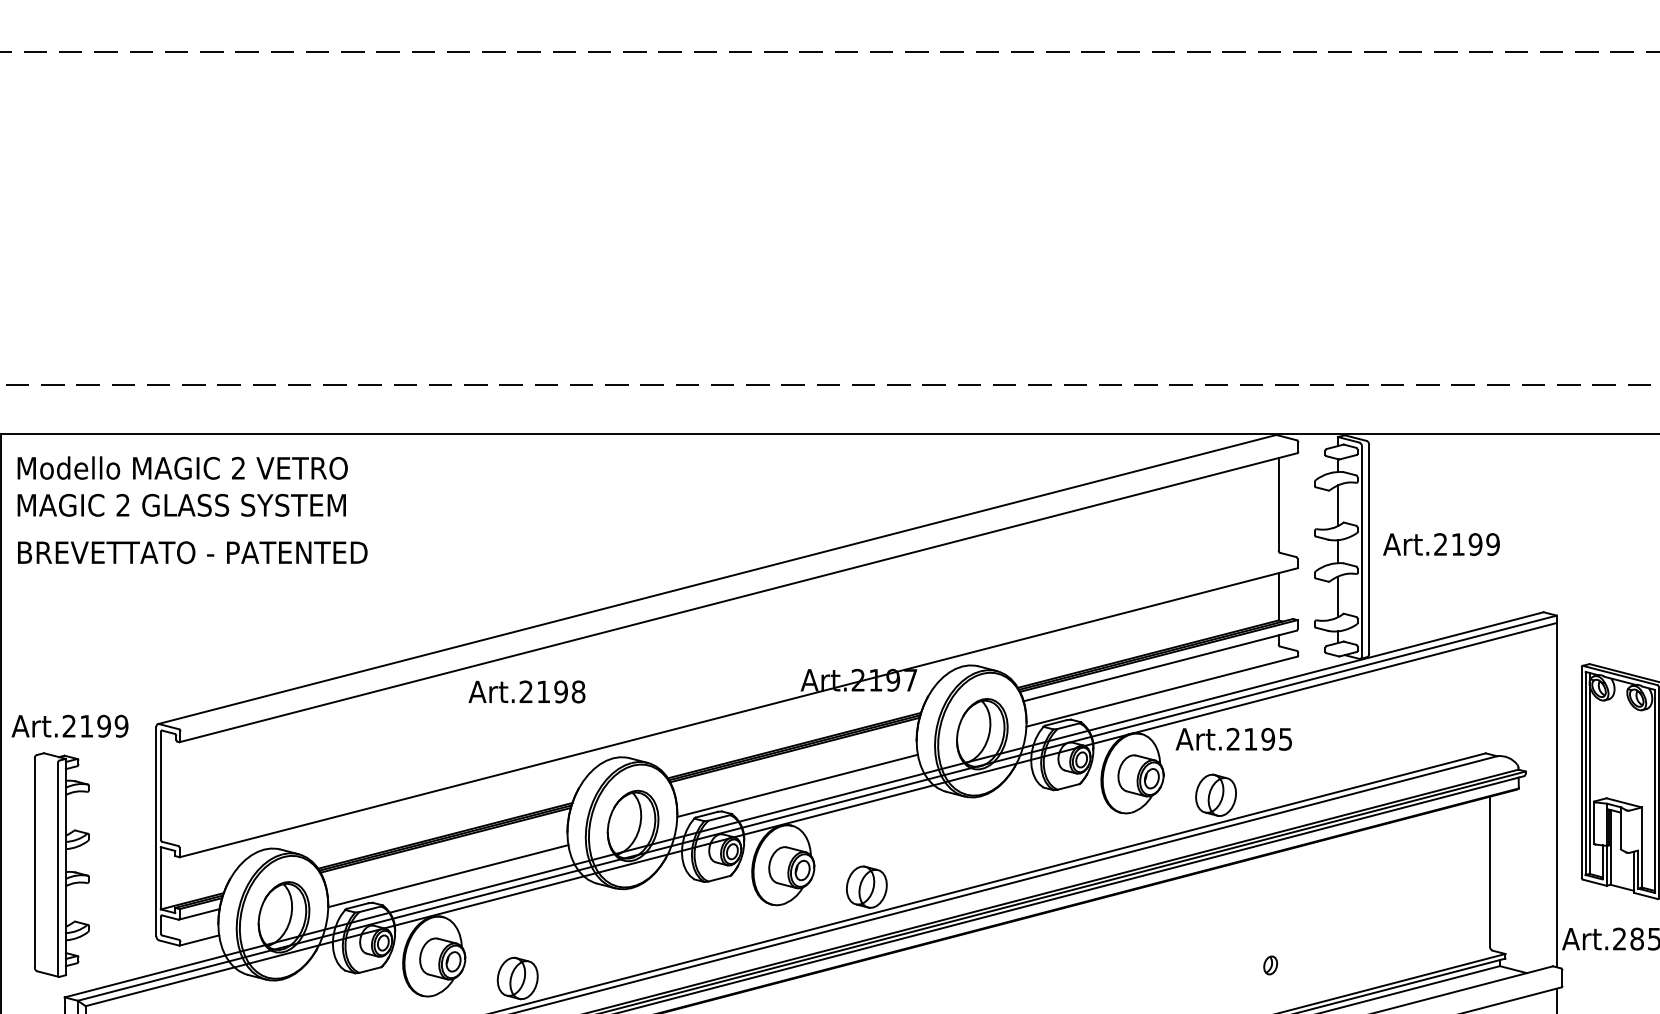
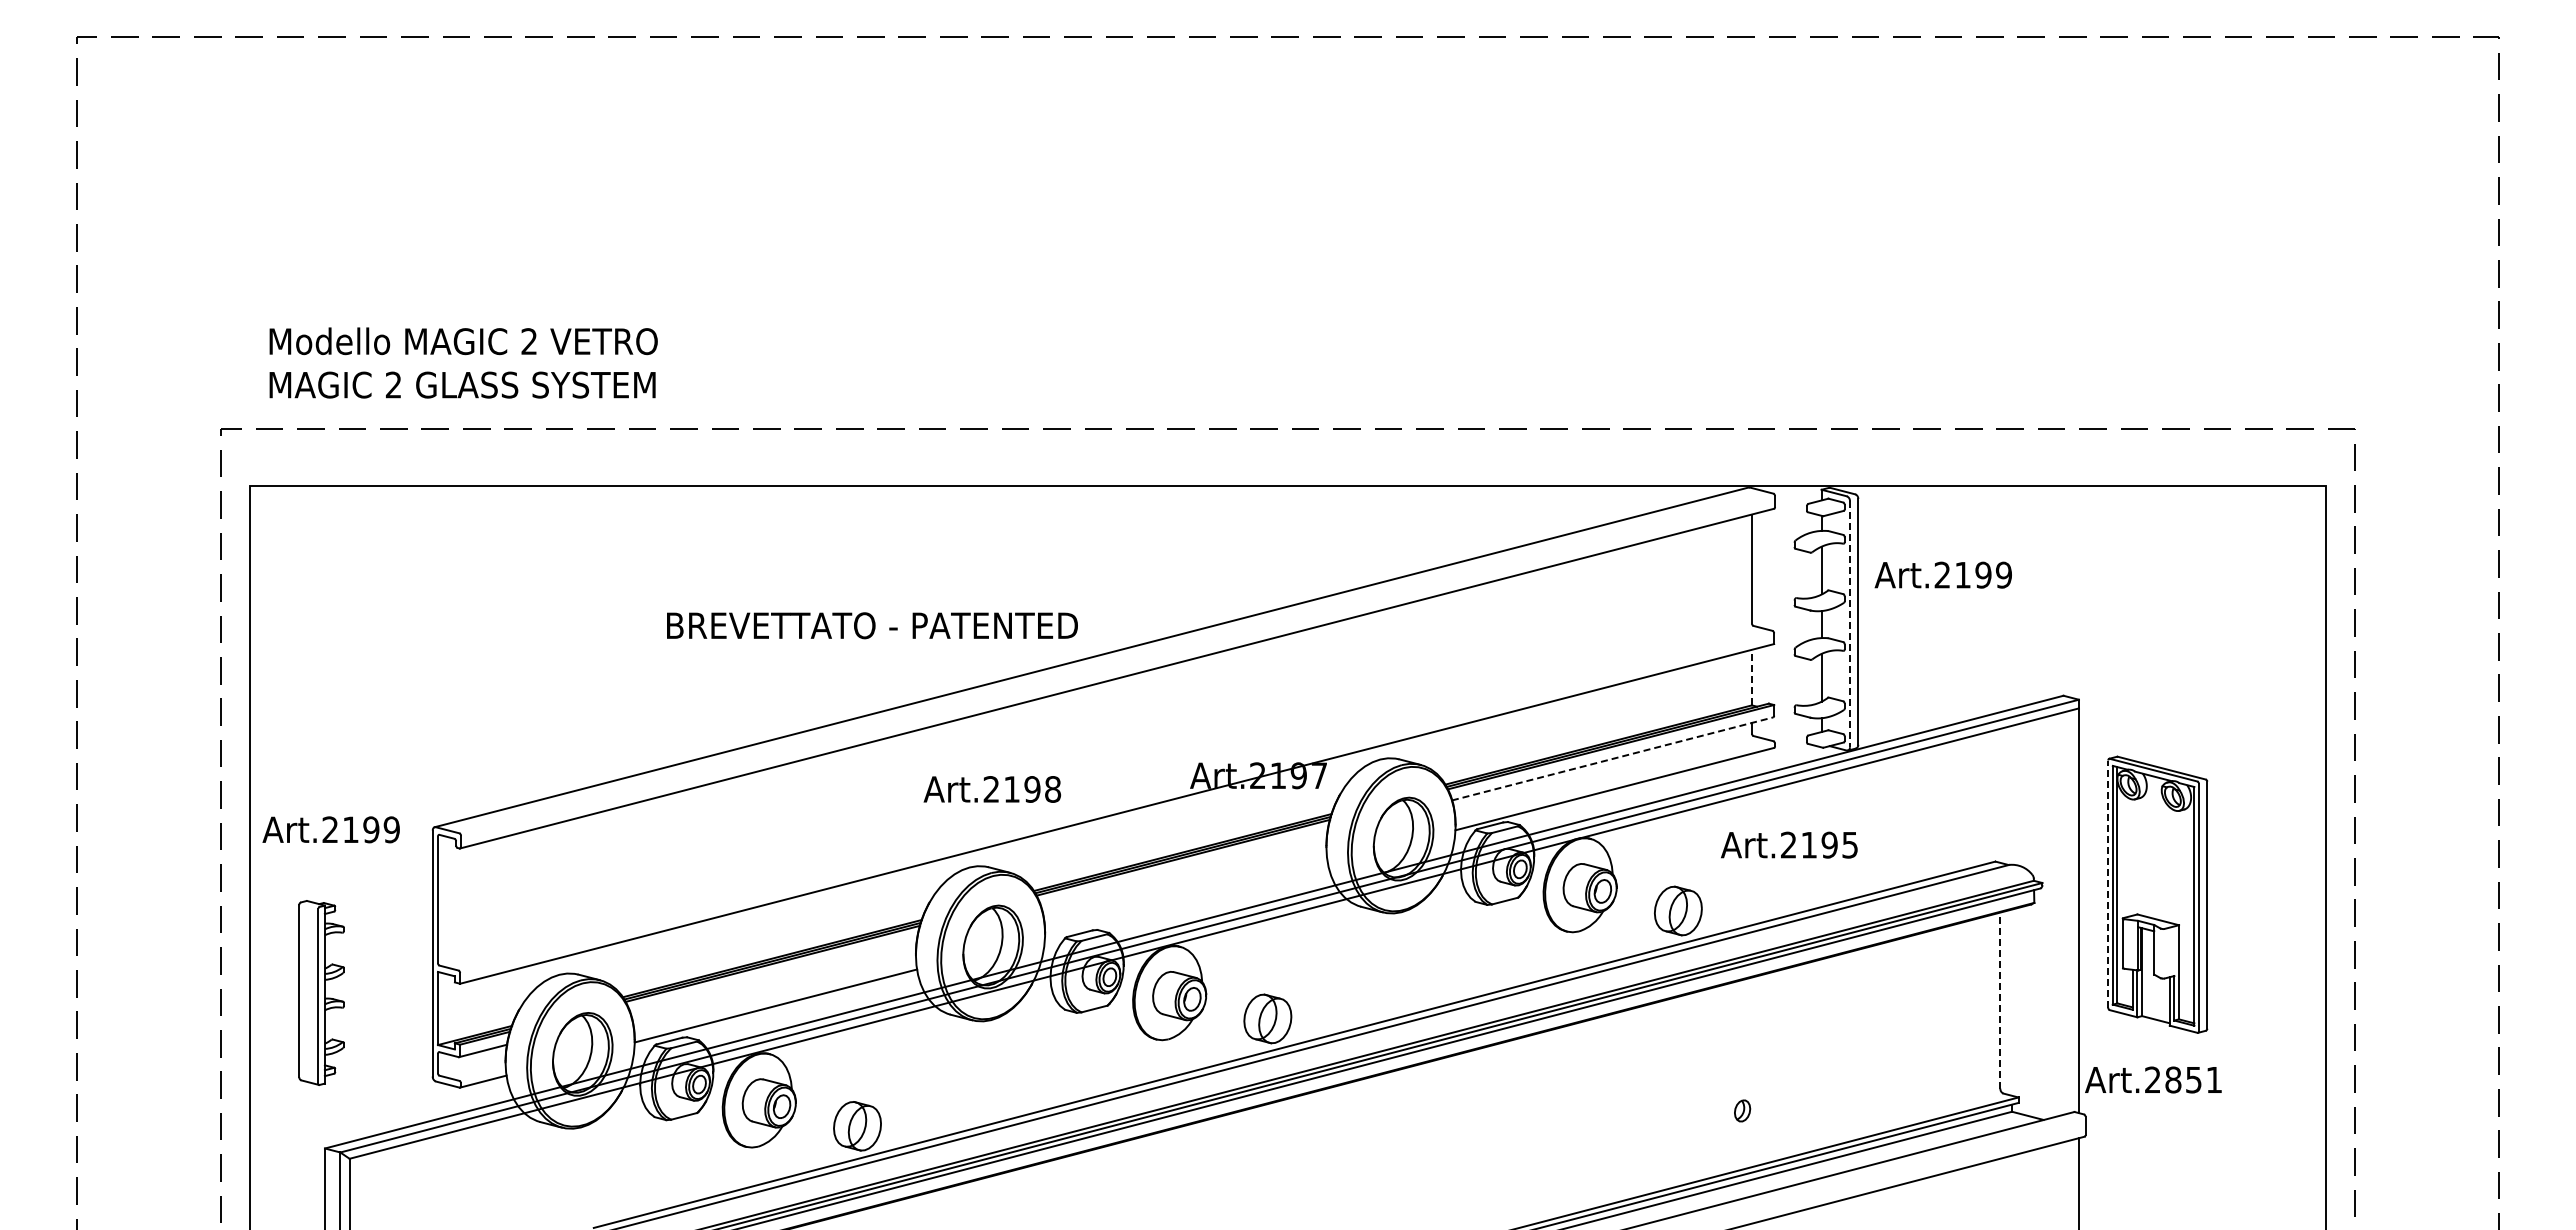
text: (182, 486) -> (463, 362), moved
text: (1440, 543) -> (1942, 574), moved
line: (1362, 551) -> (1850, 624), solid -> dashed
text: (192, 552) -> (872, 625), moved
line: (1278, 596) -> (1751, 677), solid -> dashed
line: (1160, 665) -> (1612, 758), solid -> dashed
text: (527, 691) -> (992, 789), moved
text: (1234, 738) -> (1789, 844), moved
line: (1581, 772) -> (2108, 884), solid -> dashed
line: (797, 785) -> (1186, 899), removed
part: (61, 864) -> (321, 992), size x0.7
line: (1490, 871) -> (2000, 1000), solid -> dashed

